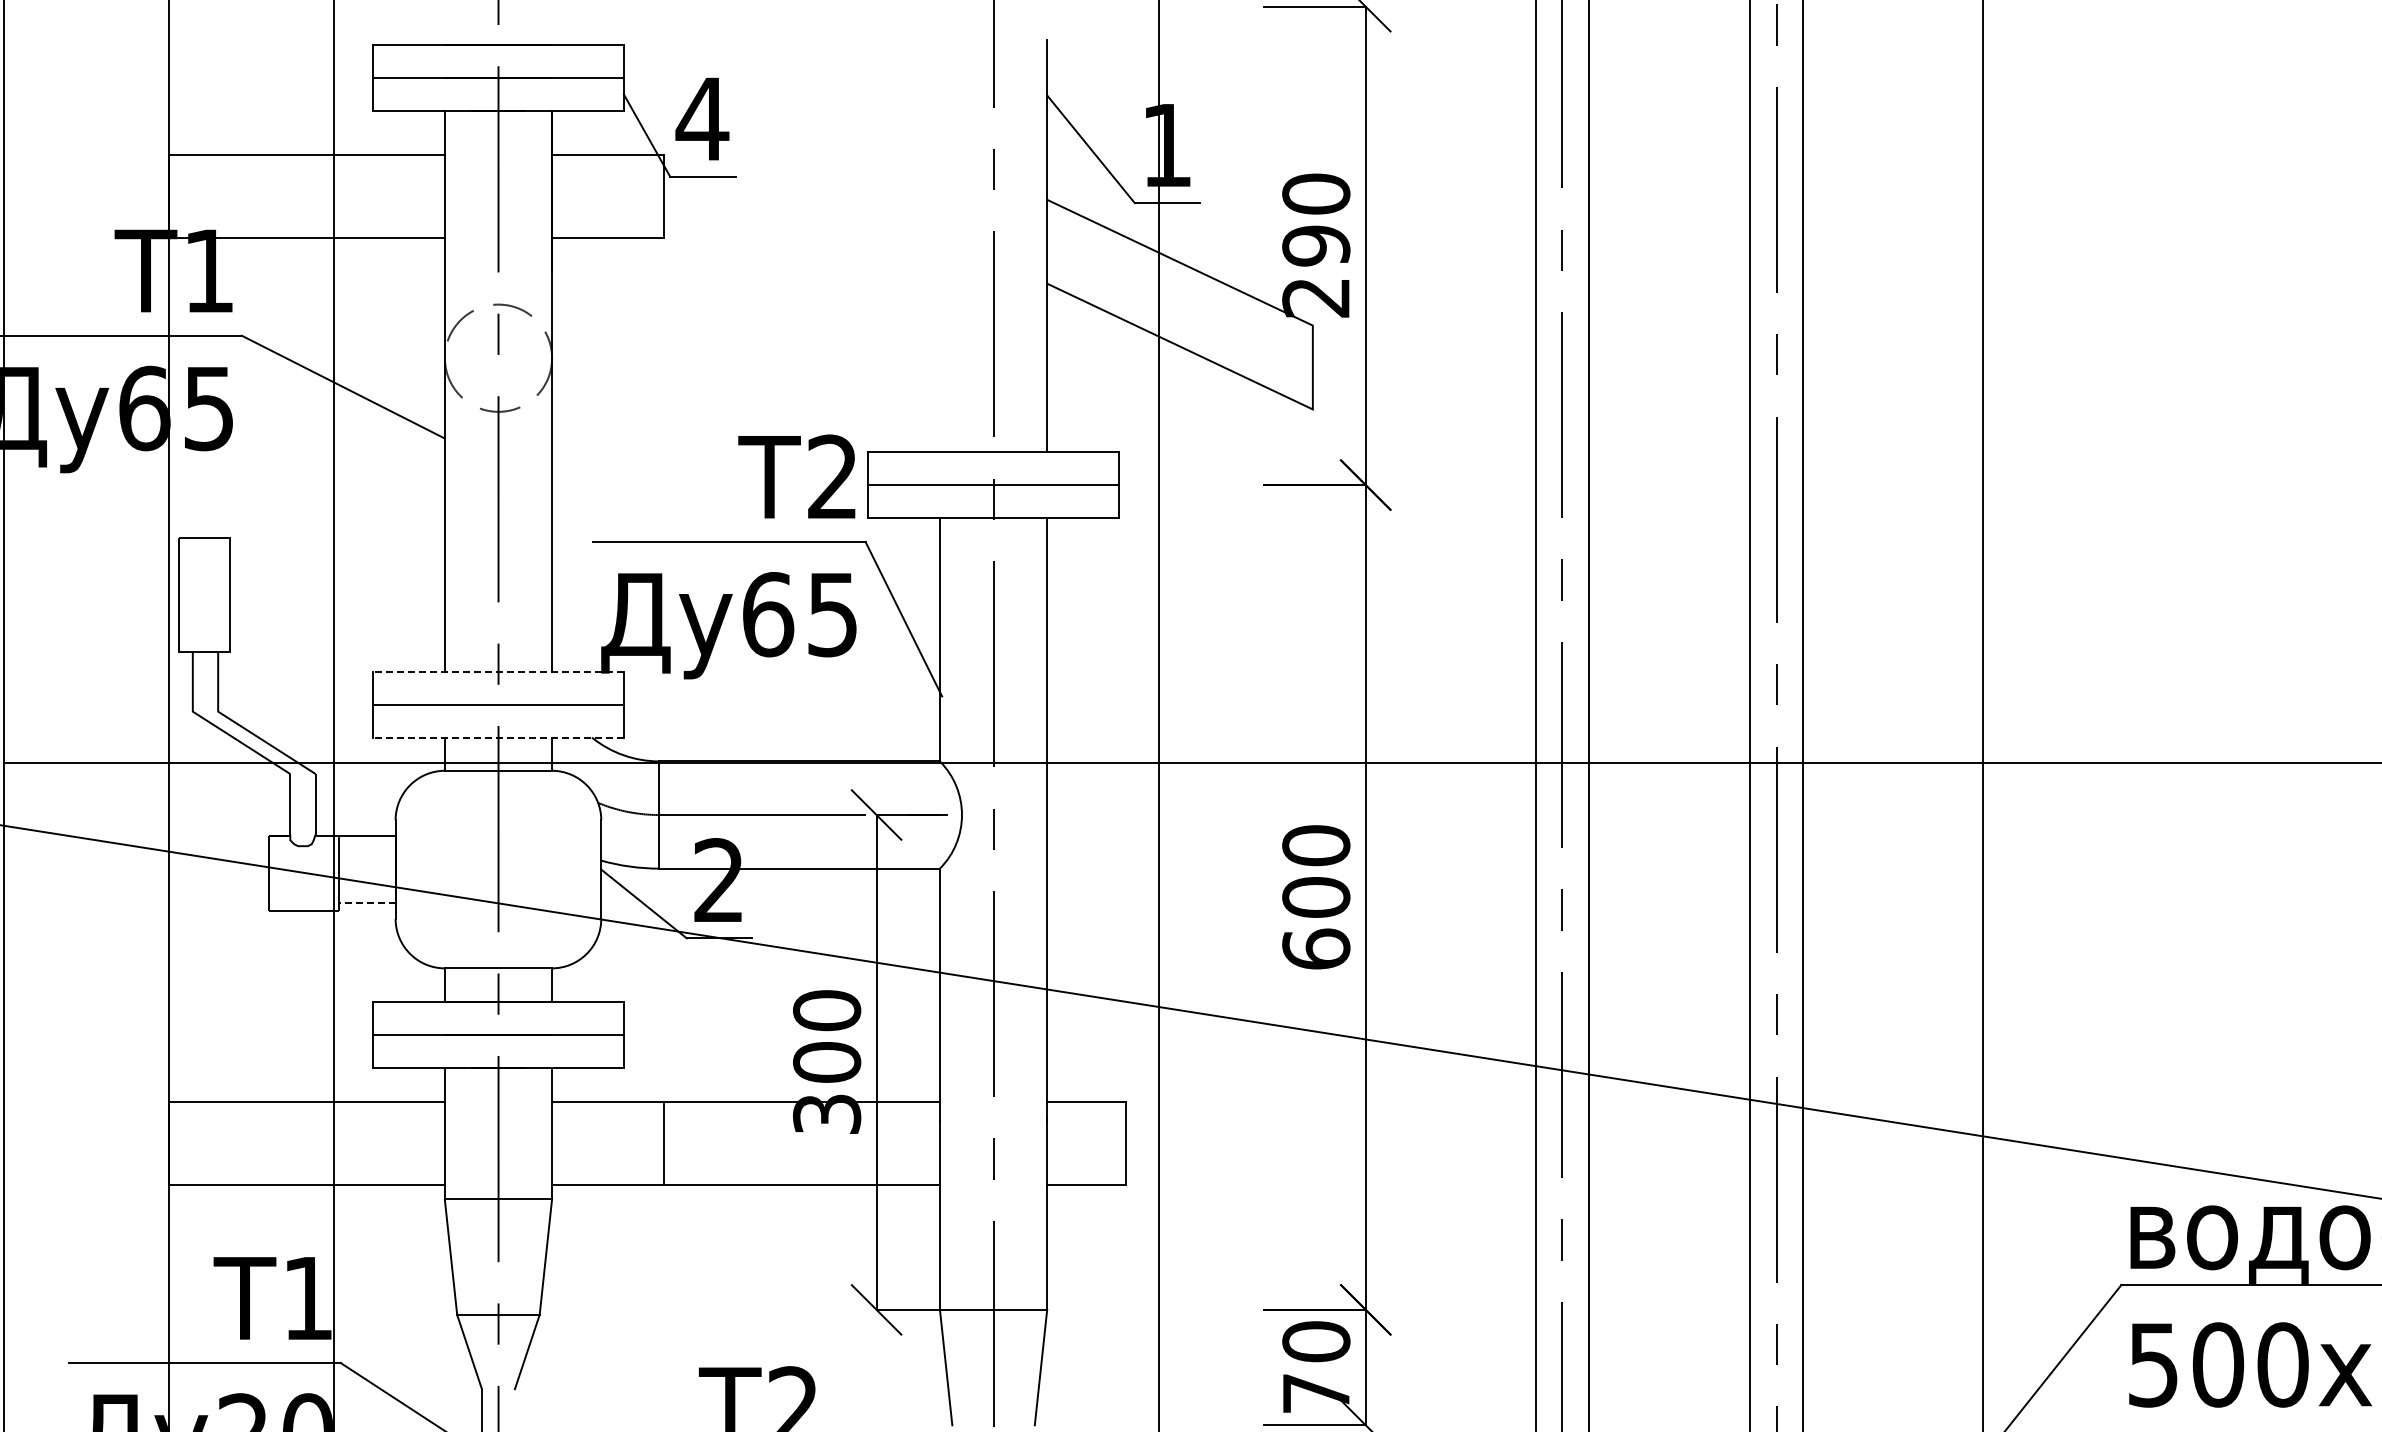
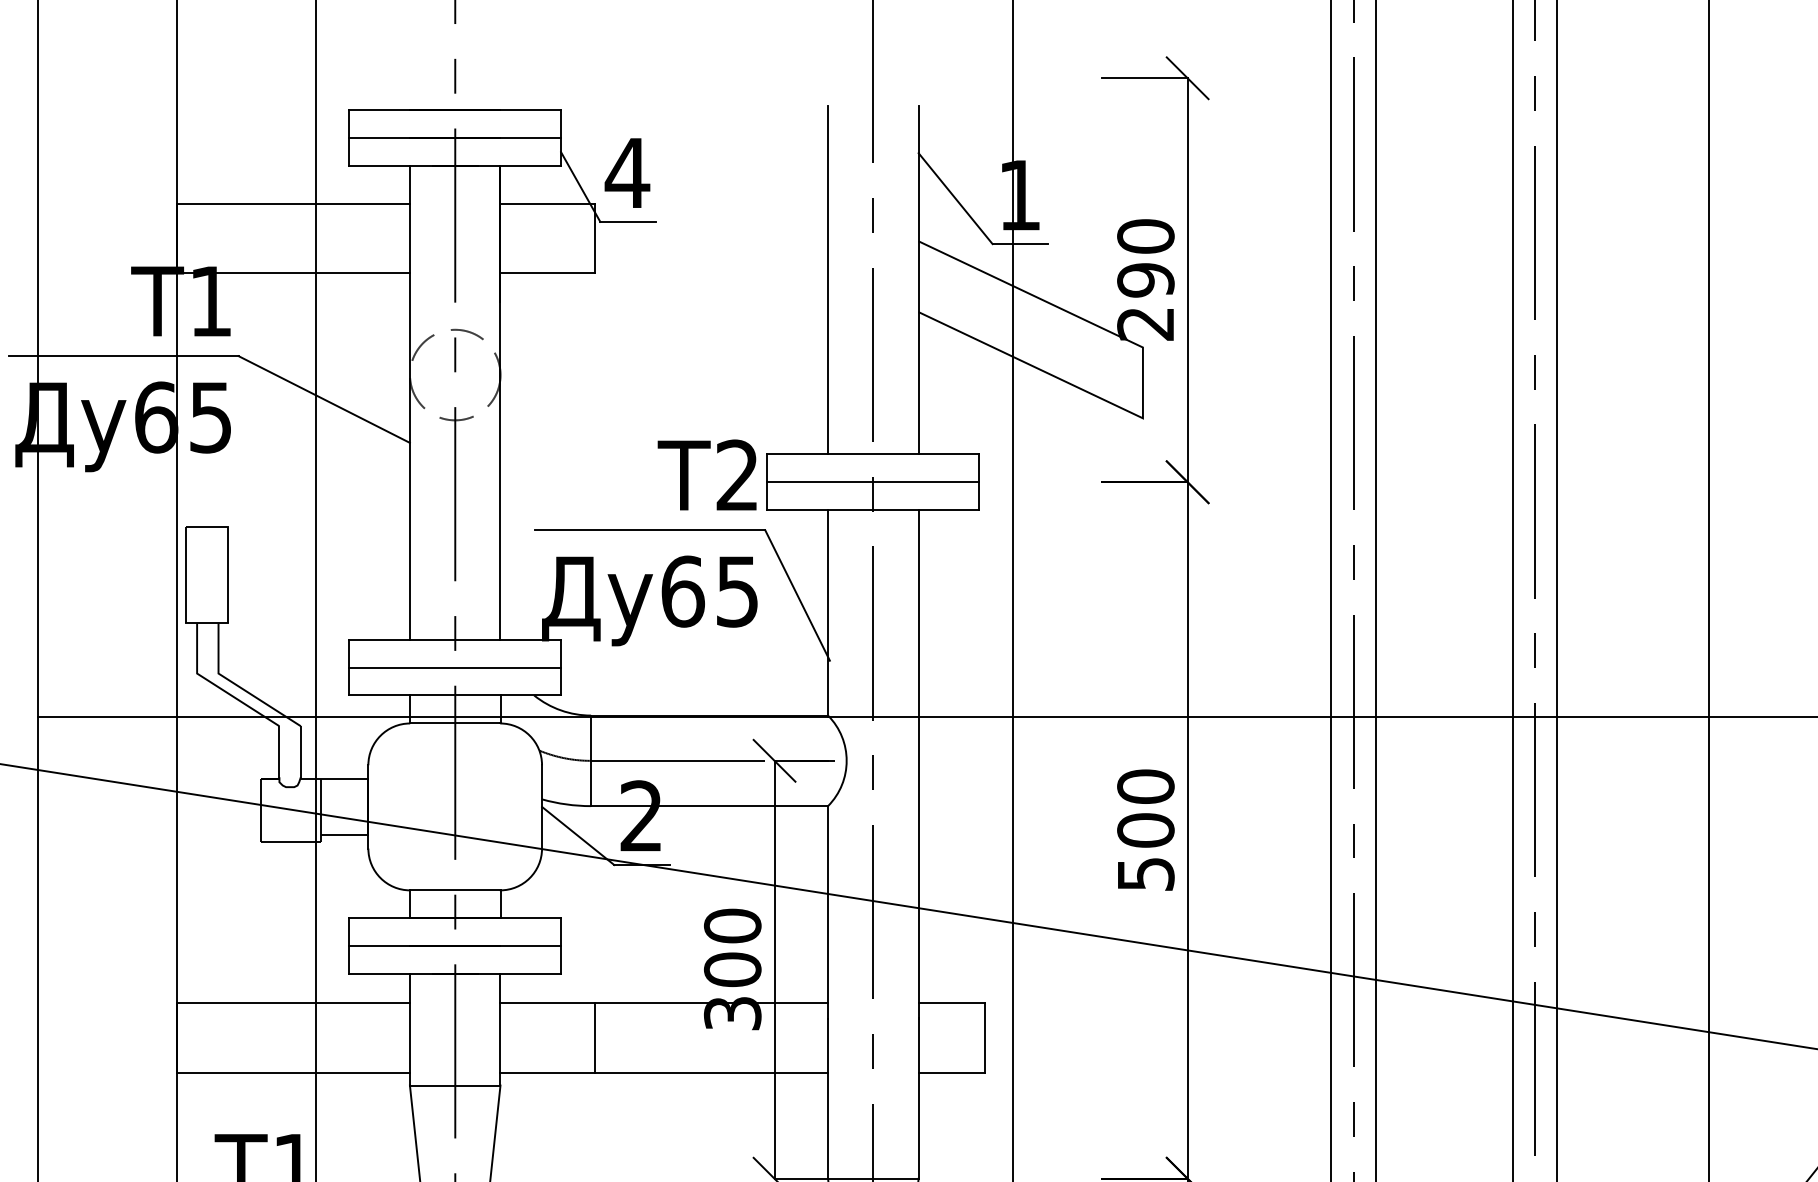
line: (939, 245) -> (827, 279), added
line: (497, 671) -> (454, 639), dashed -> solid
line: (497, 737) -> (454, 695), dashed -> solid
line: (366, 902) -> (343, 834), dashed -> solid
text: (1316, 948) -> (1146, 873), 600 -> 500

